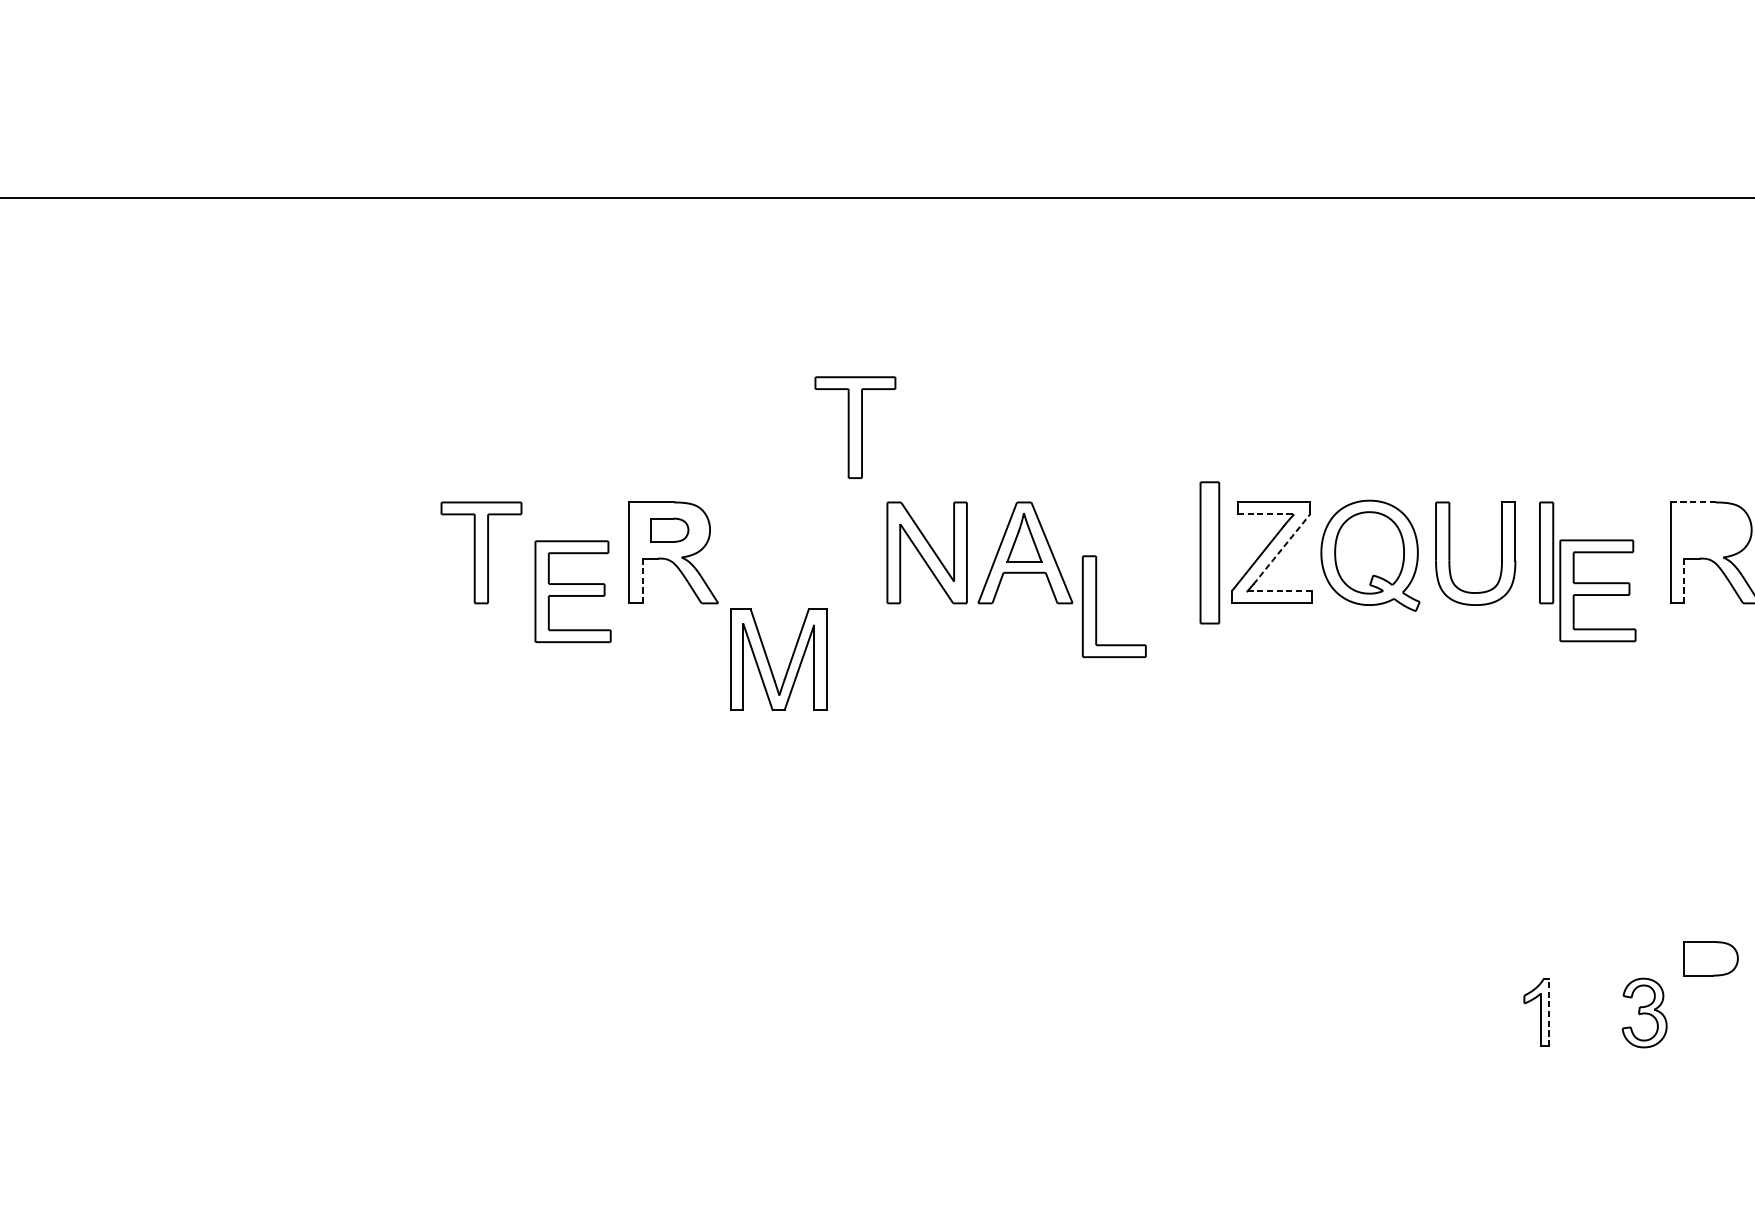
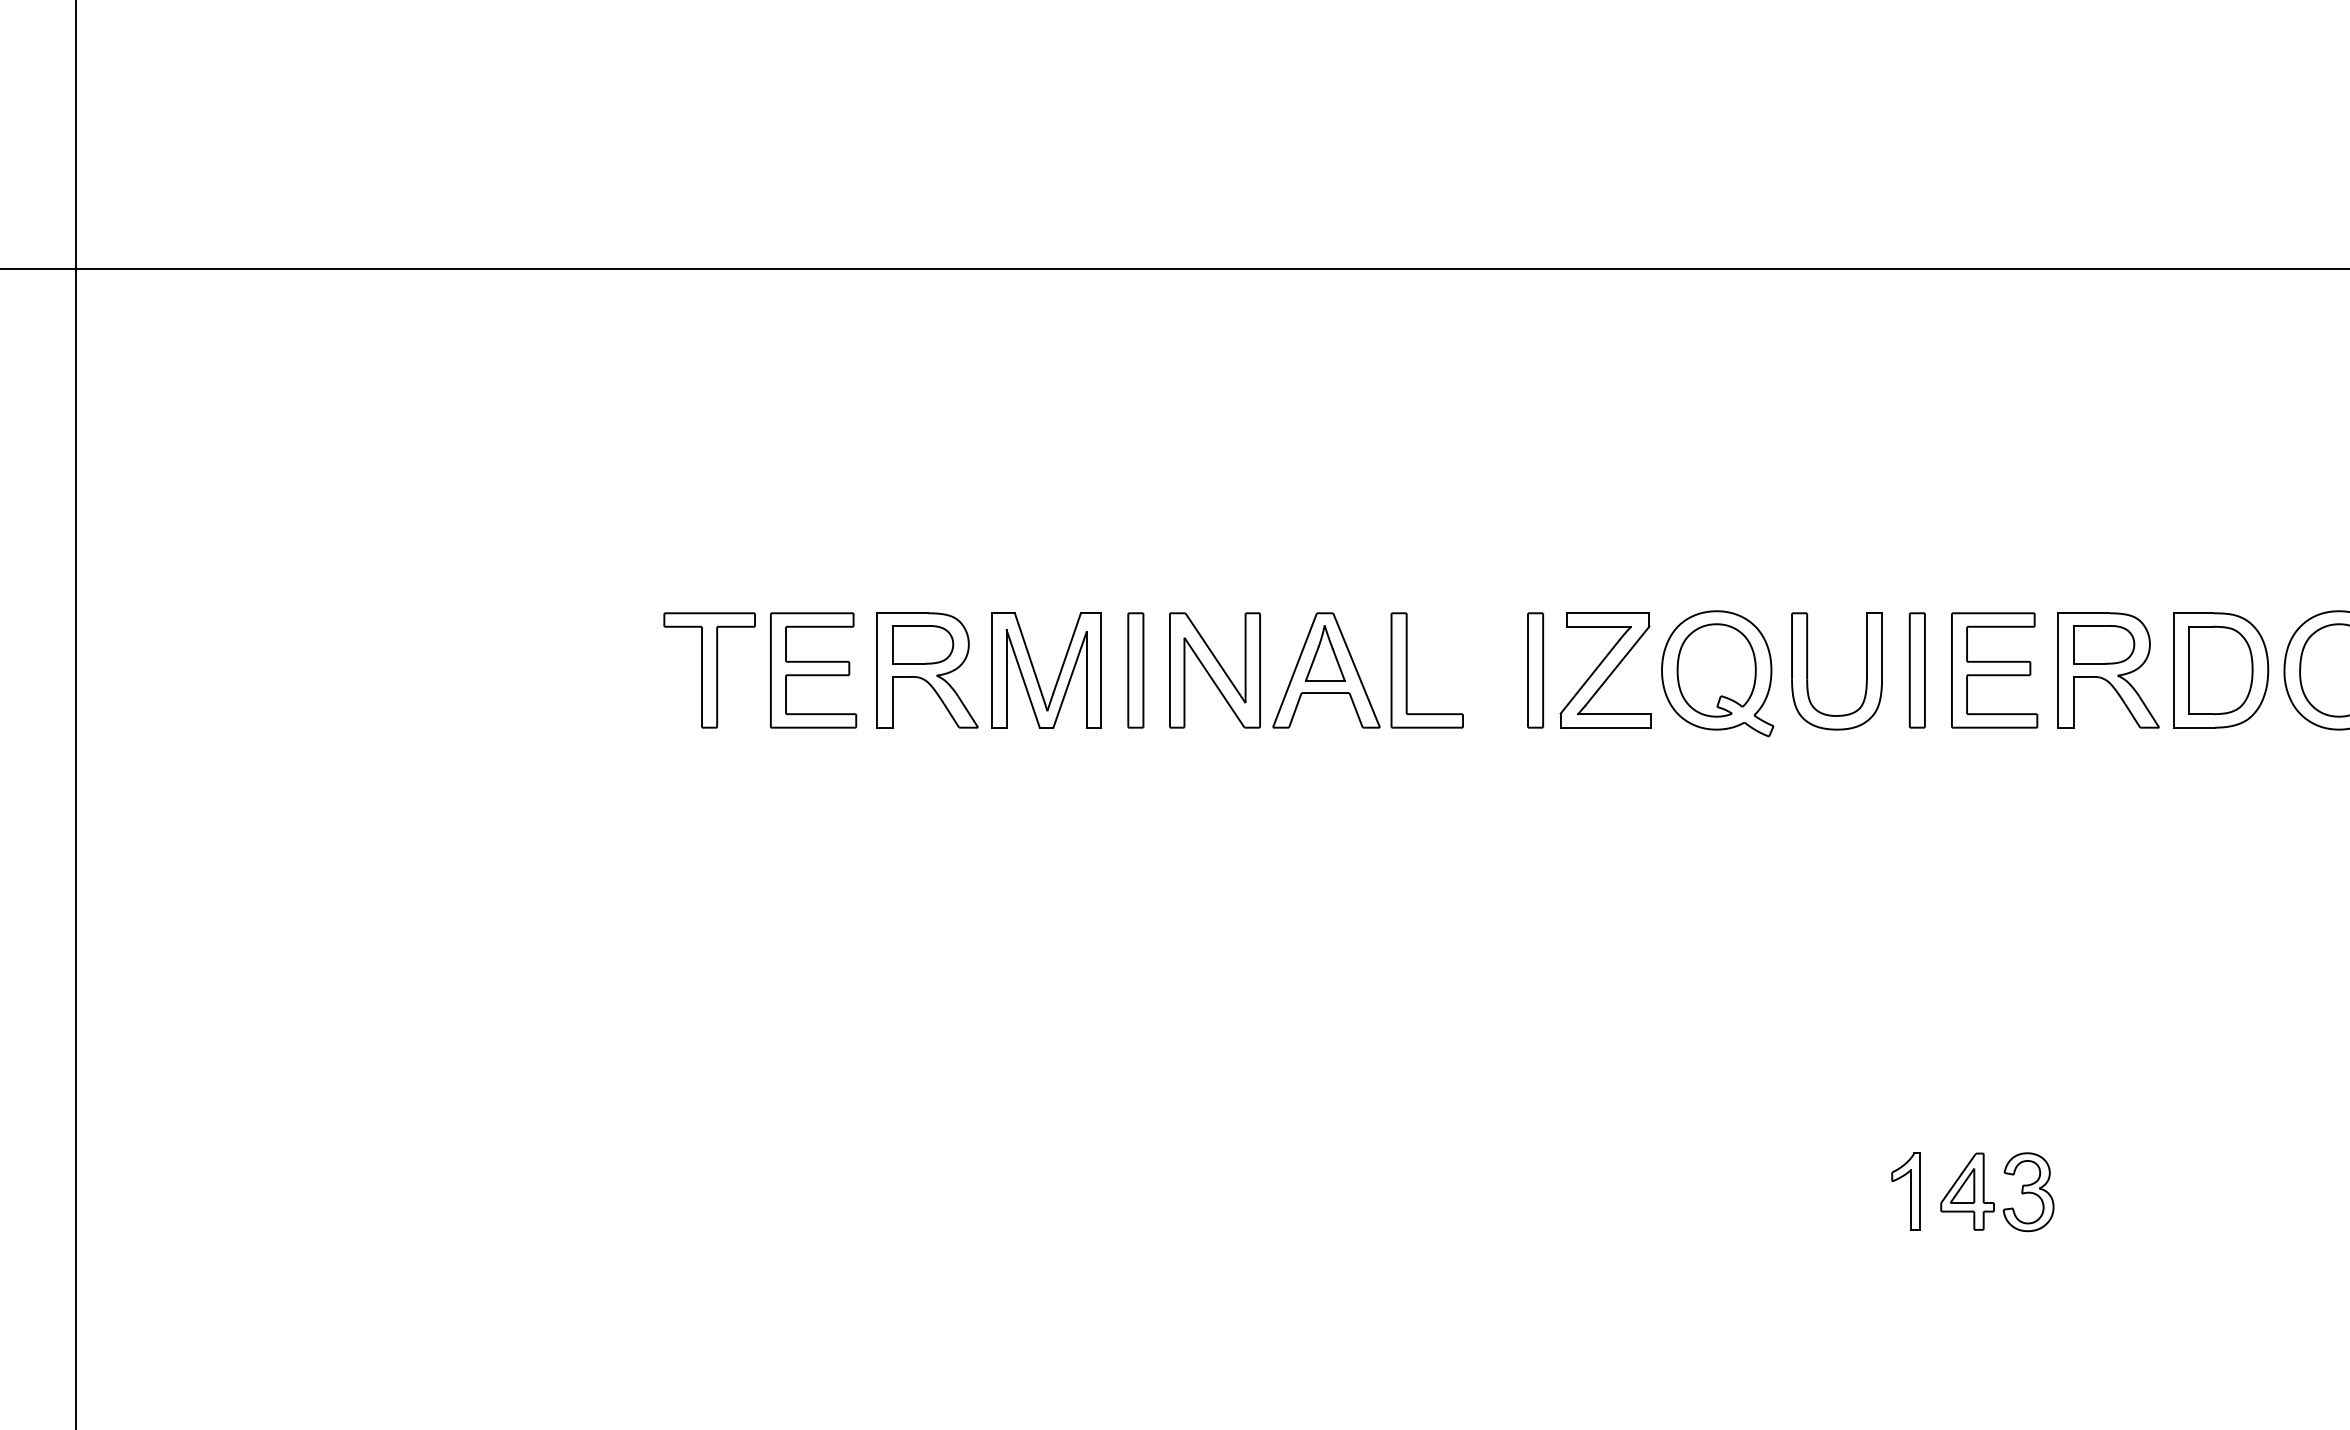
part: (855, 427) -> (1133, 528), removed
line: (1693, 502) -> (2083, 613), dashed -> solid
line: (1266, 514) -> (1599, 626), dashed -> solid
part: (670, 530) -> (923, 644), size x1.43
line: (1282, 549) -> (1617, 666), dashed -> solid
part: (857, 552) -> (1135, 670), added
part: (1209, 552) -> (1535, 670), size x0.71
line: (642, 580) -> (892, 701), dashed -> solid
line: (1684, 580) -> (2073, 701), dashed -> solid
part: (1597, 590) -> (1994, 670), moved
part: (573, 591) -> (813, 670), moved
line: (1279, 591) -> (1614, 714), dashed -> solid
part: (1096, 606) -> (1407, 670), moved
part: (769, 663) -> (1036, 674), moved
part: (1711, 958) -> (2104, 644), moved
line: (1549, 1012) -> (1920, 1191), dashed -> solid
part: (1590, 1012) -> (1967, 1191), added

